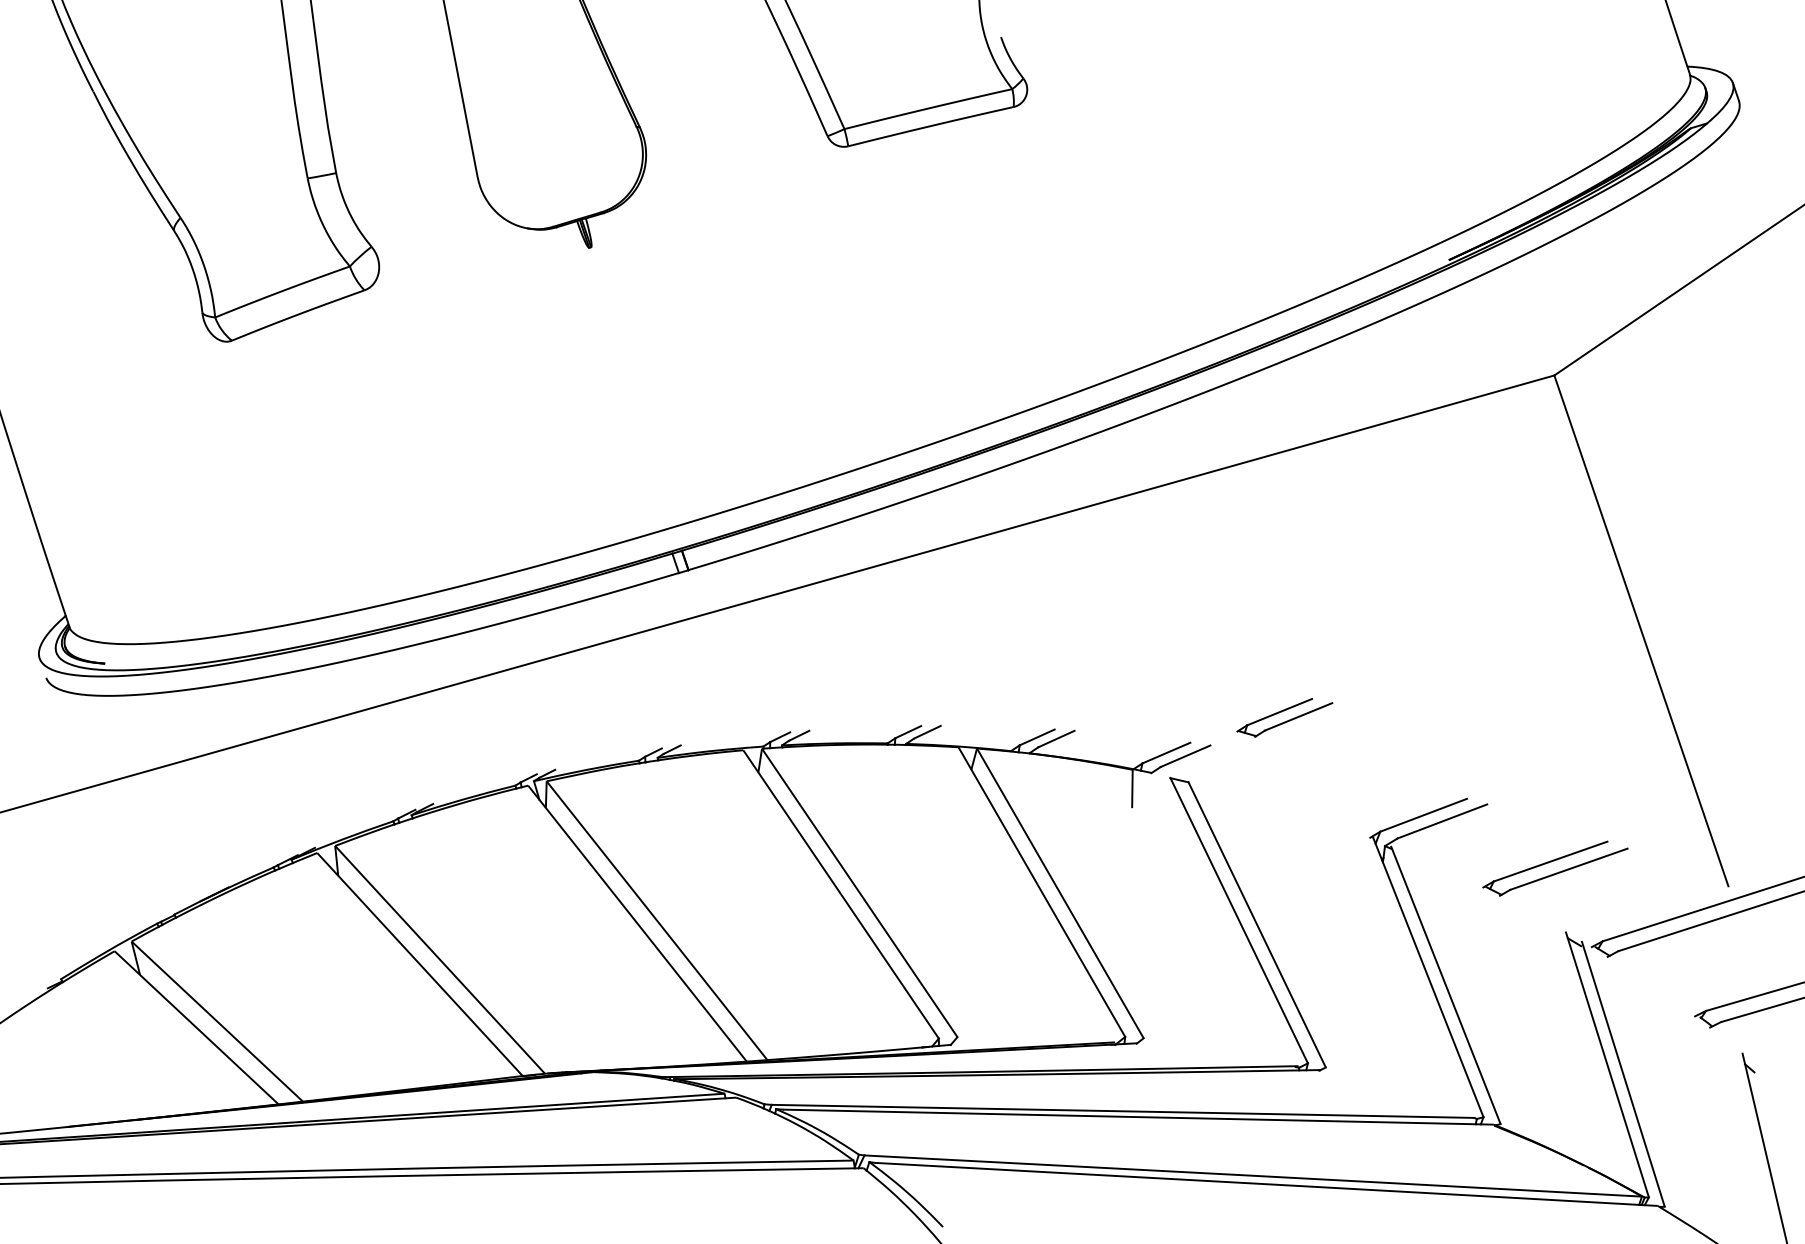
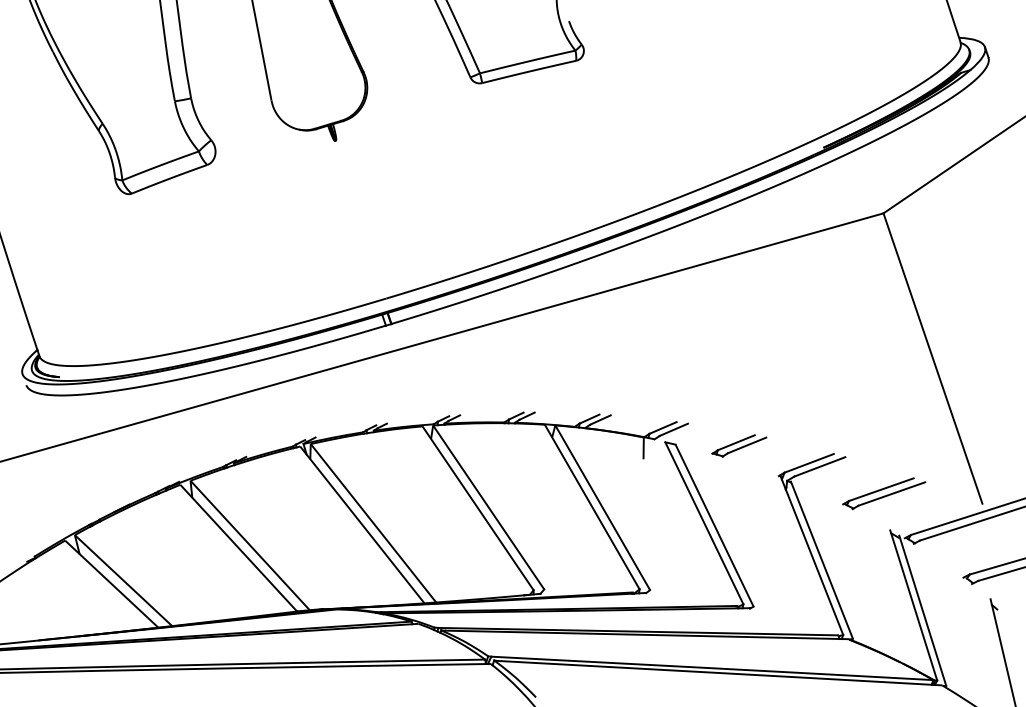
part: (1285, 717) -> (739, 445), moved

